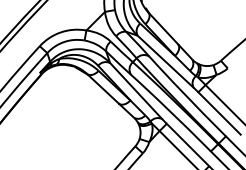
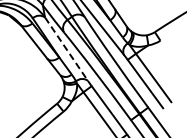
line: (136, 91) -> (66, 49), solid -> dashed

